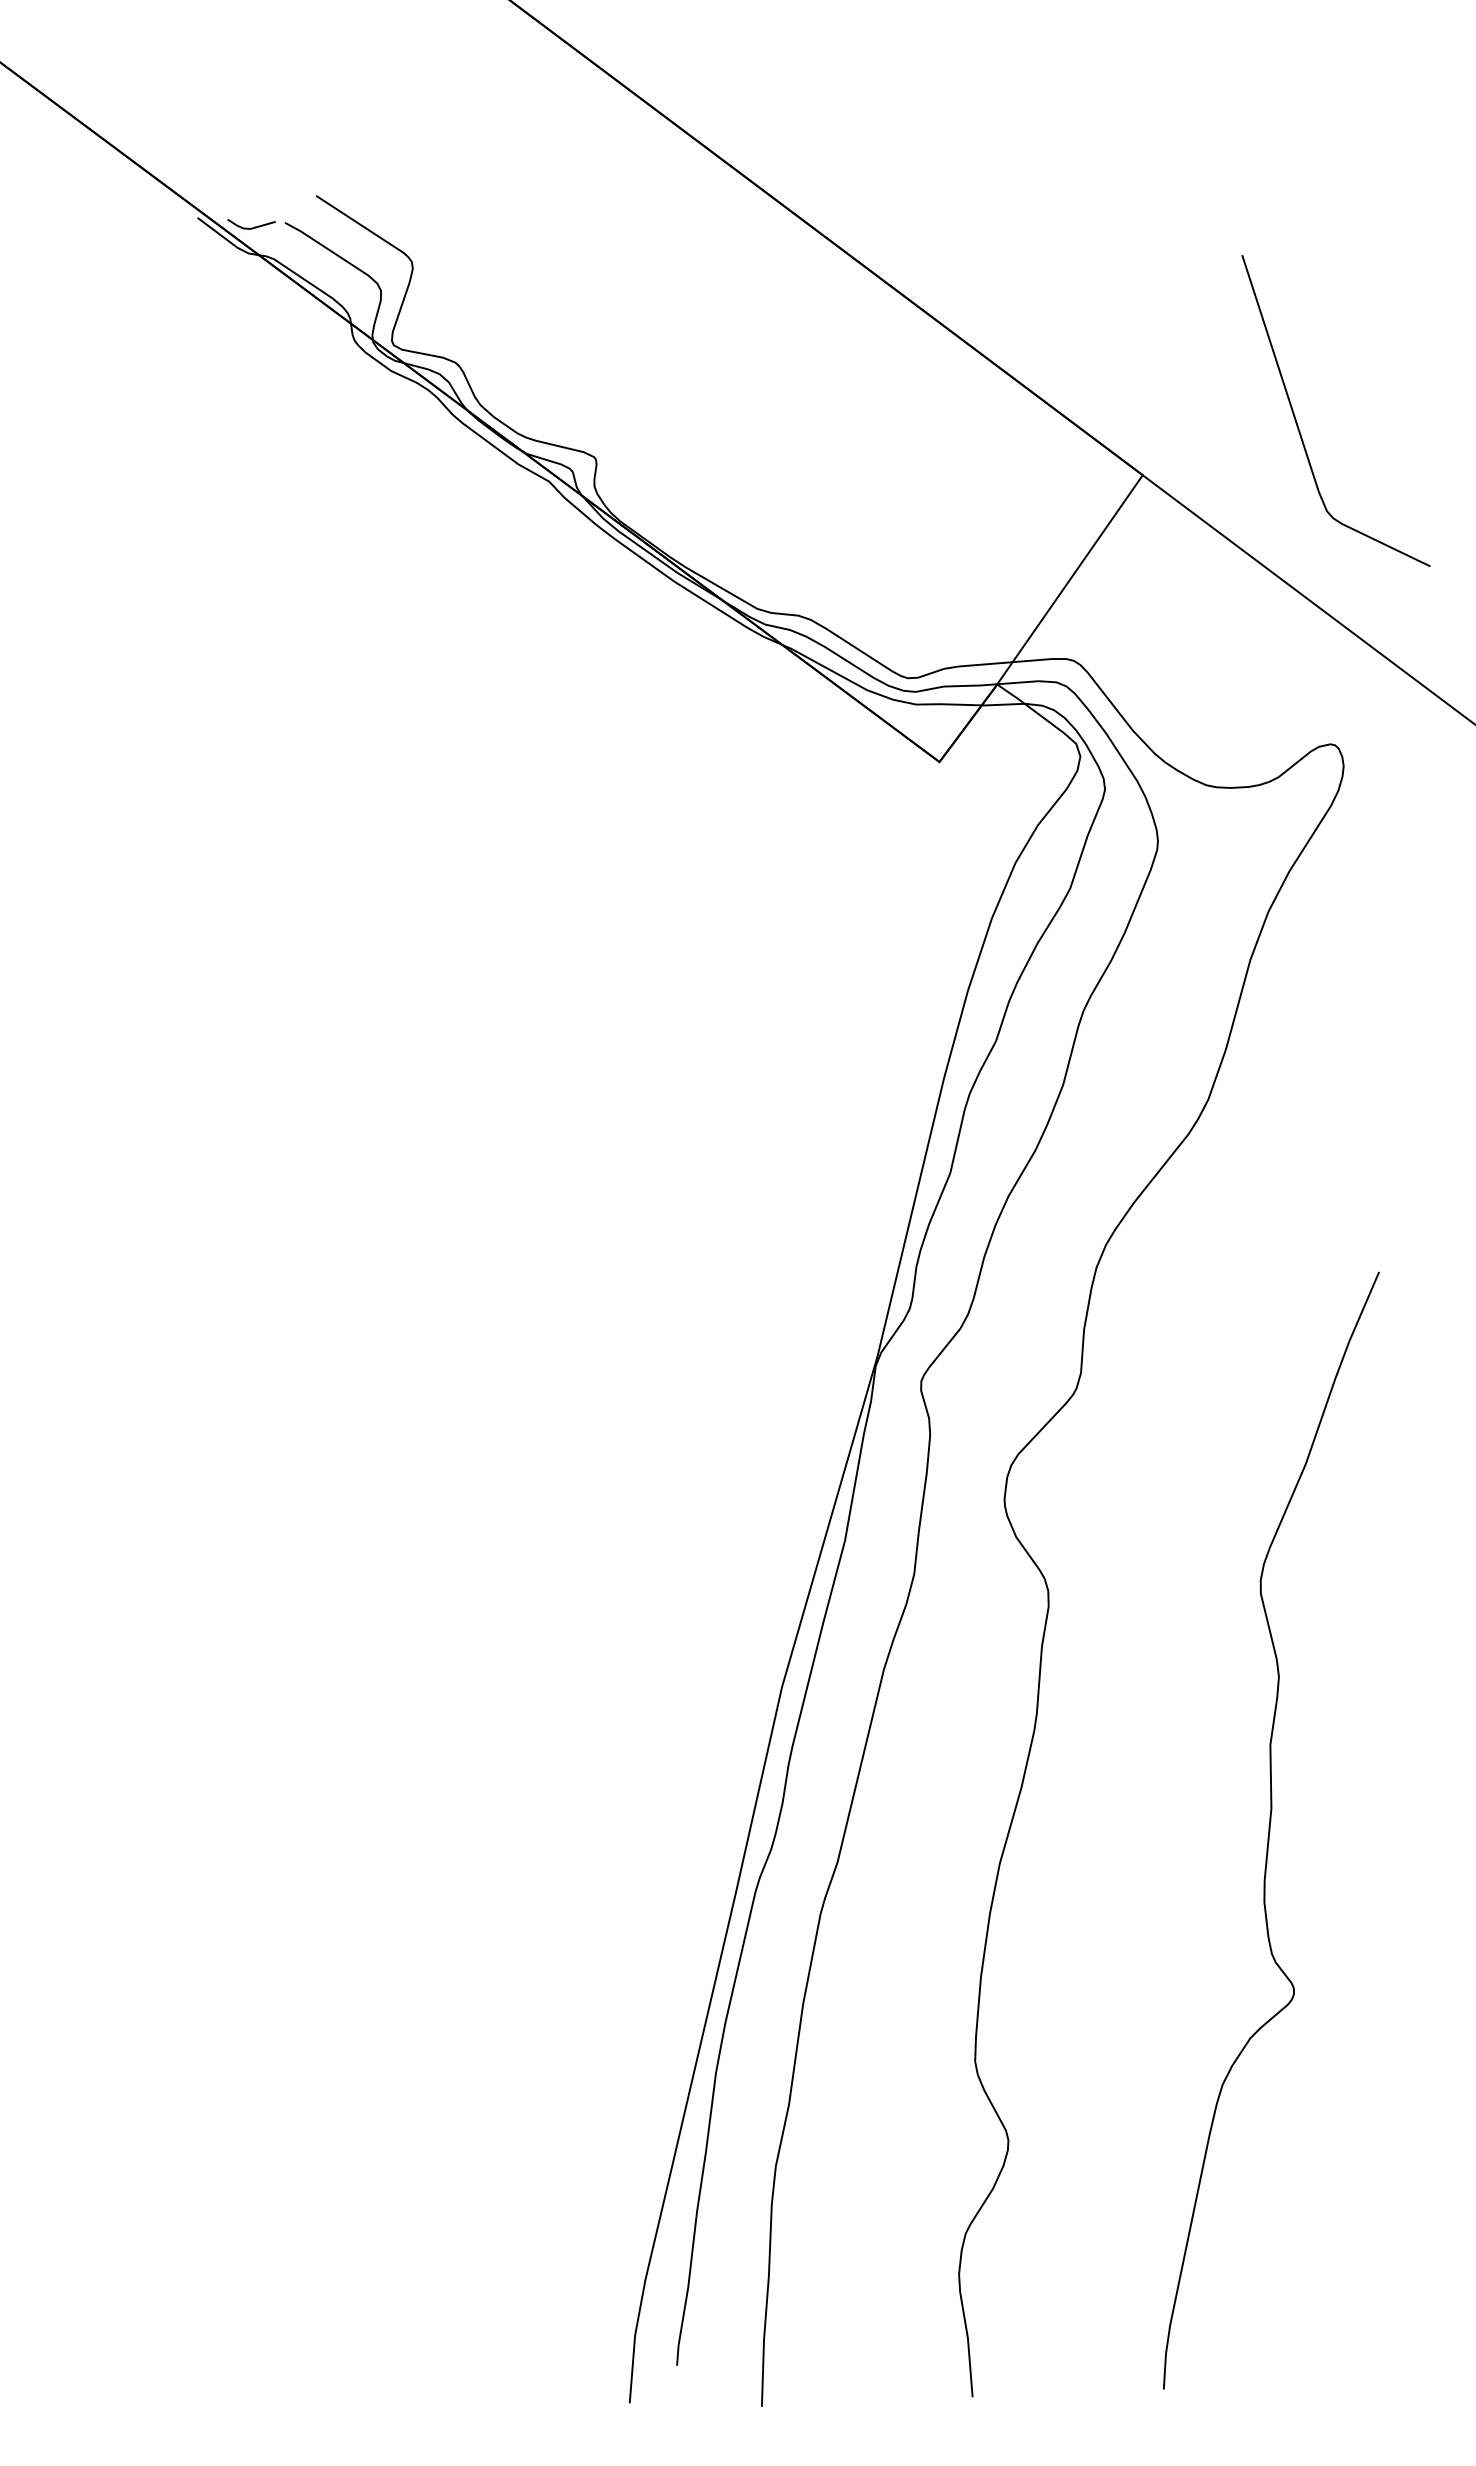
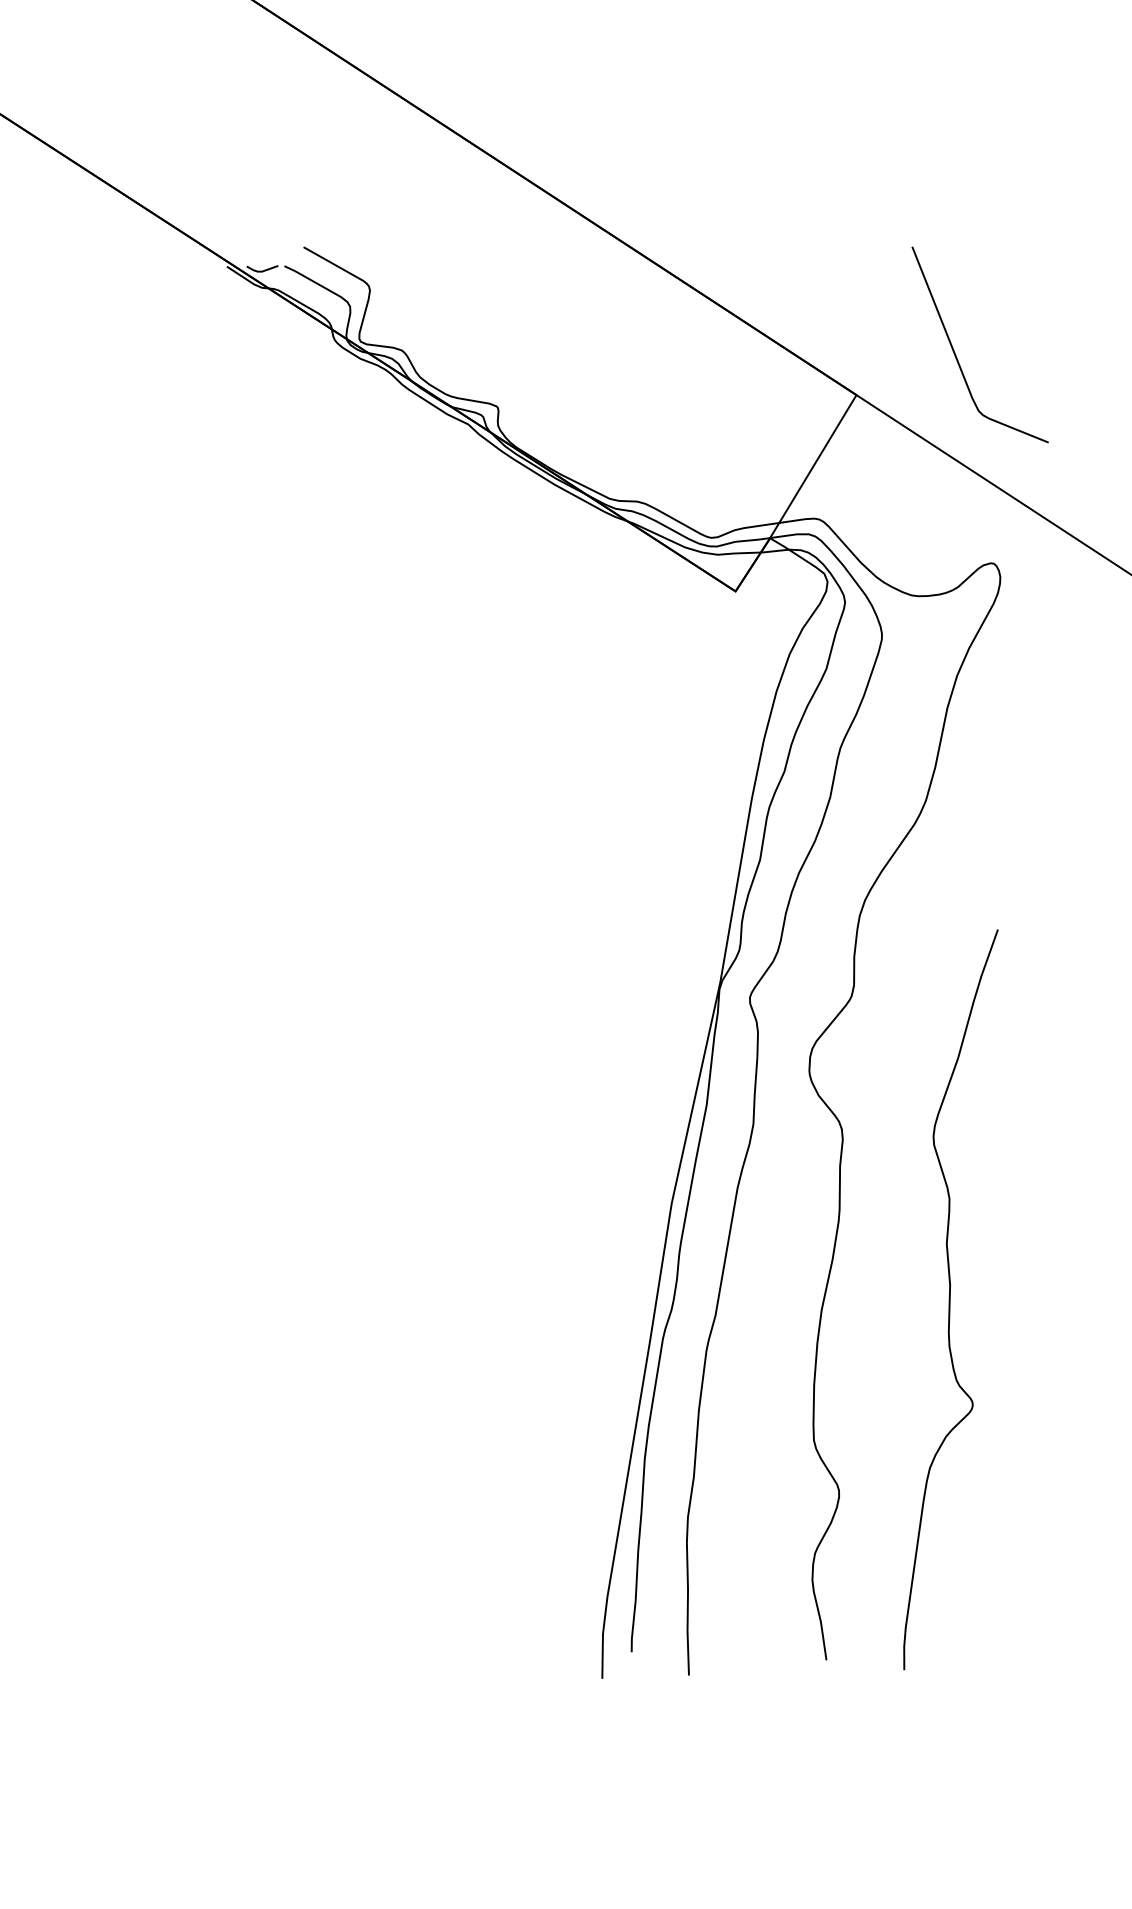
curve: (1270, 1830) -> (950, 1299), moved

